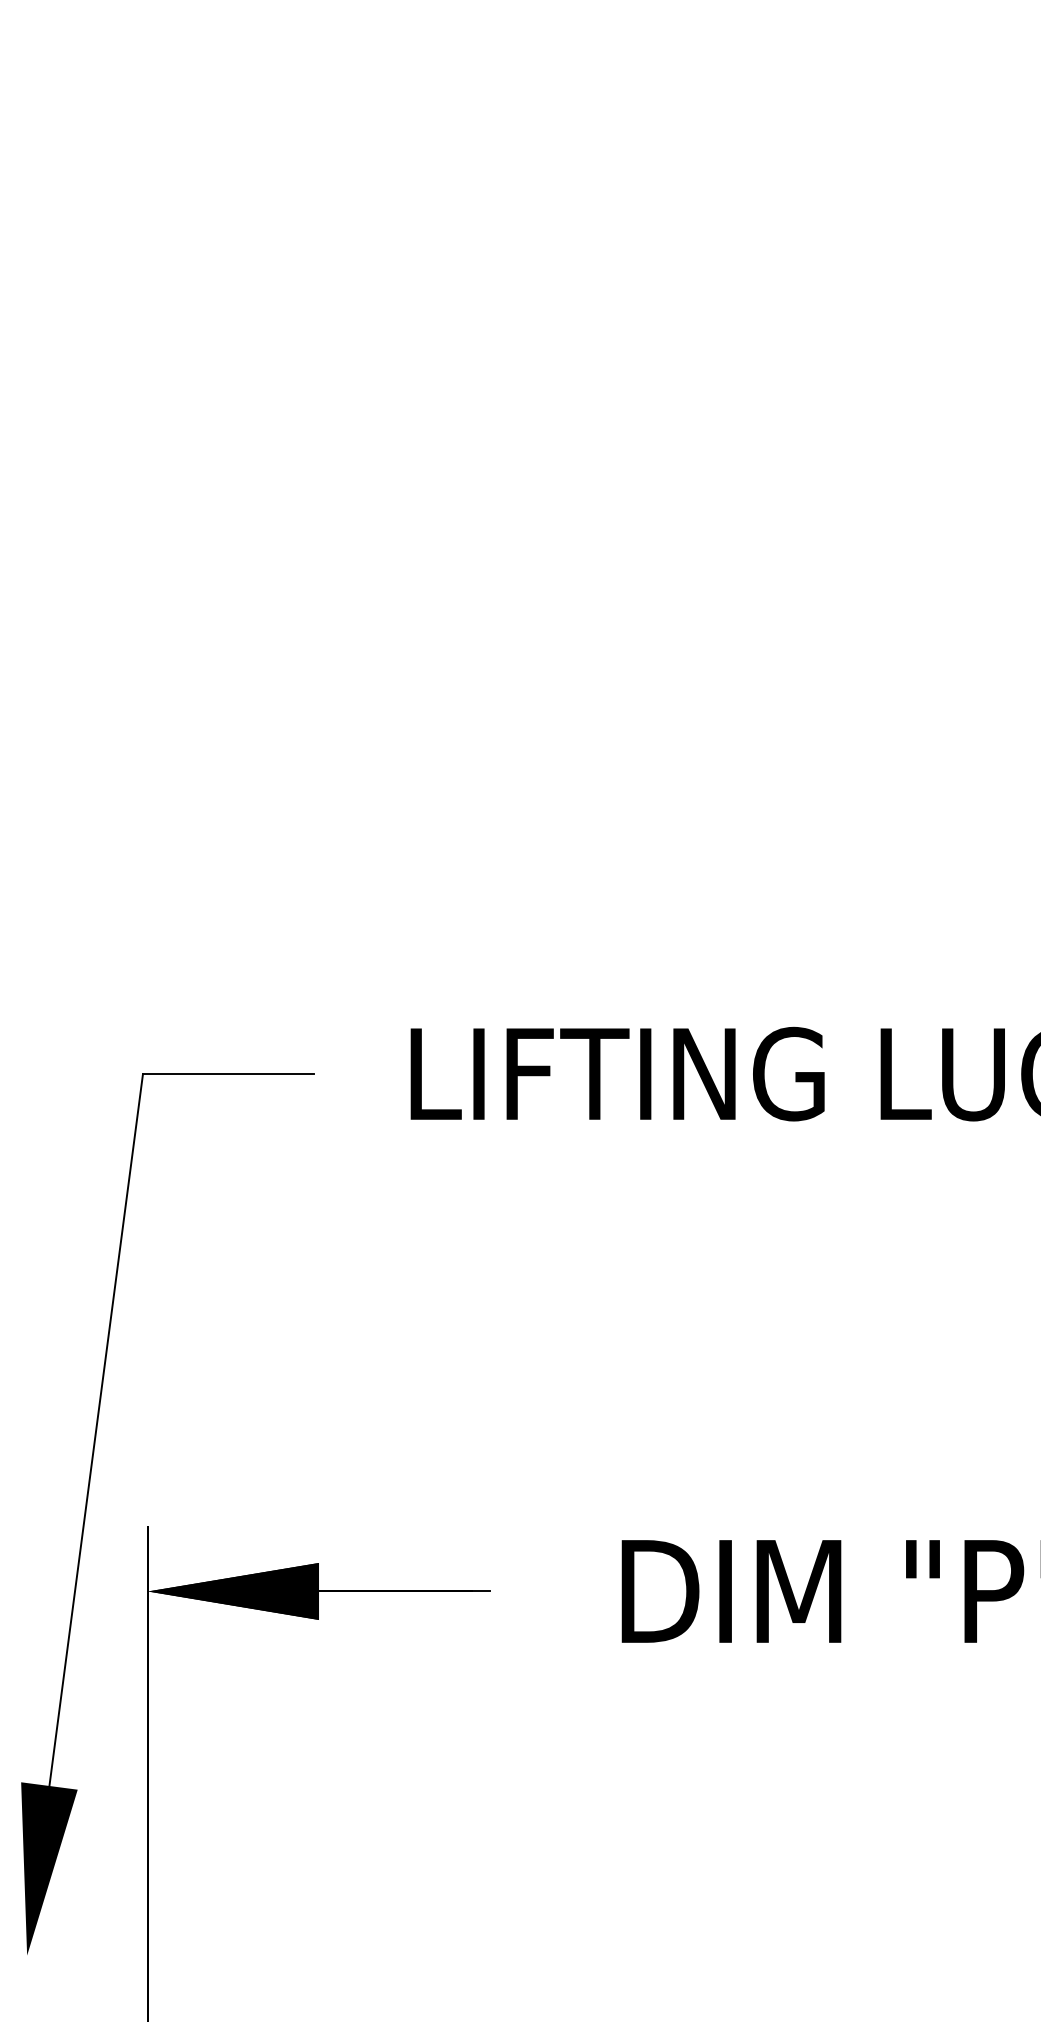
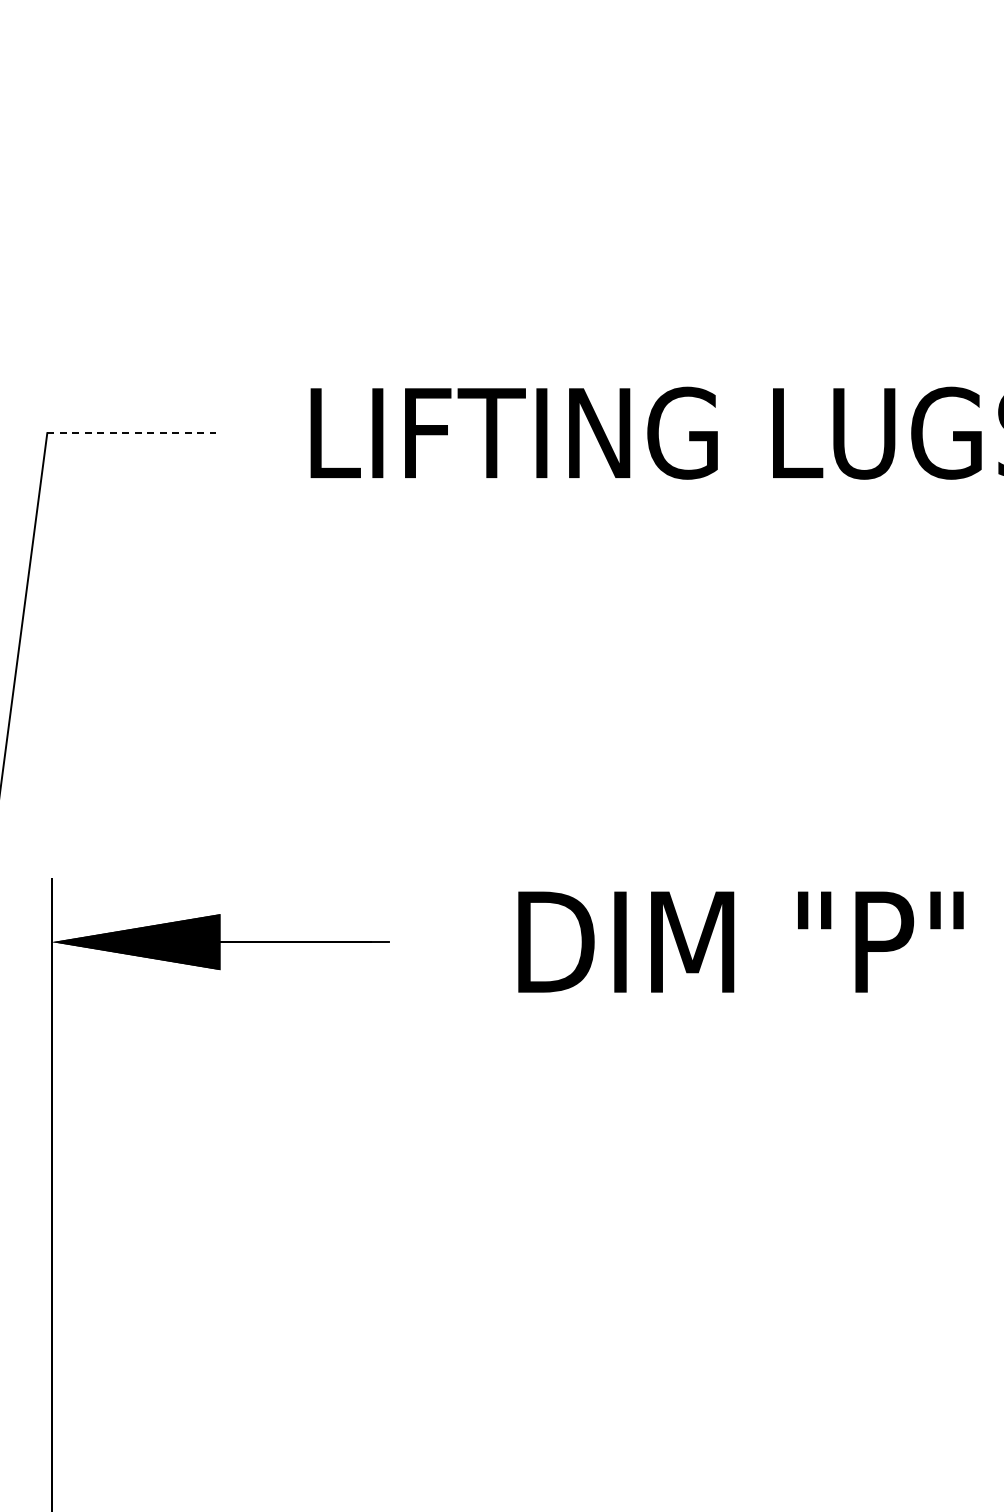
line: (228, 1074) -> (131, 433), solid -> dashed

